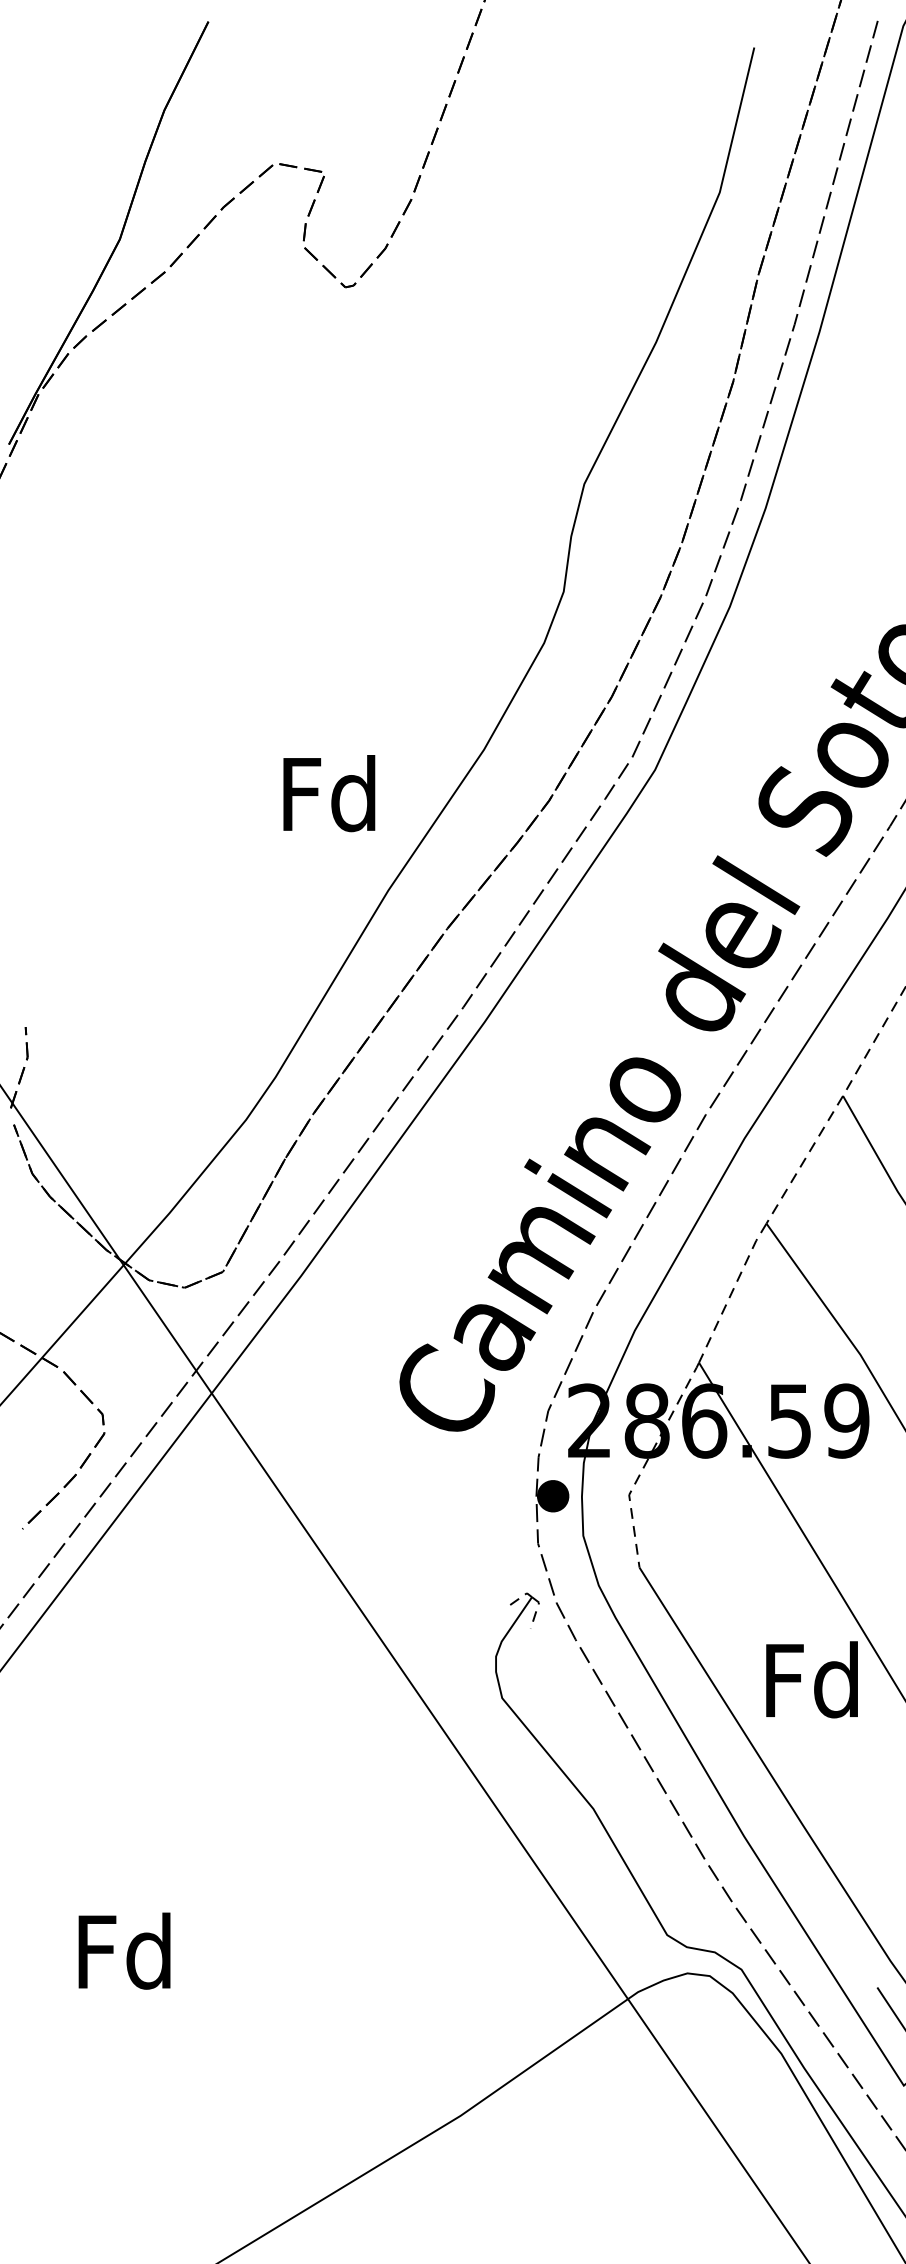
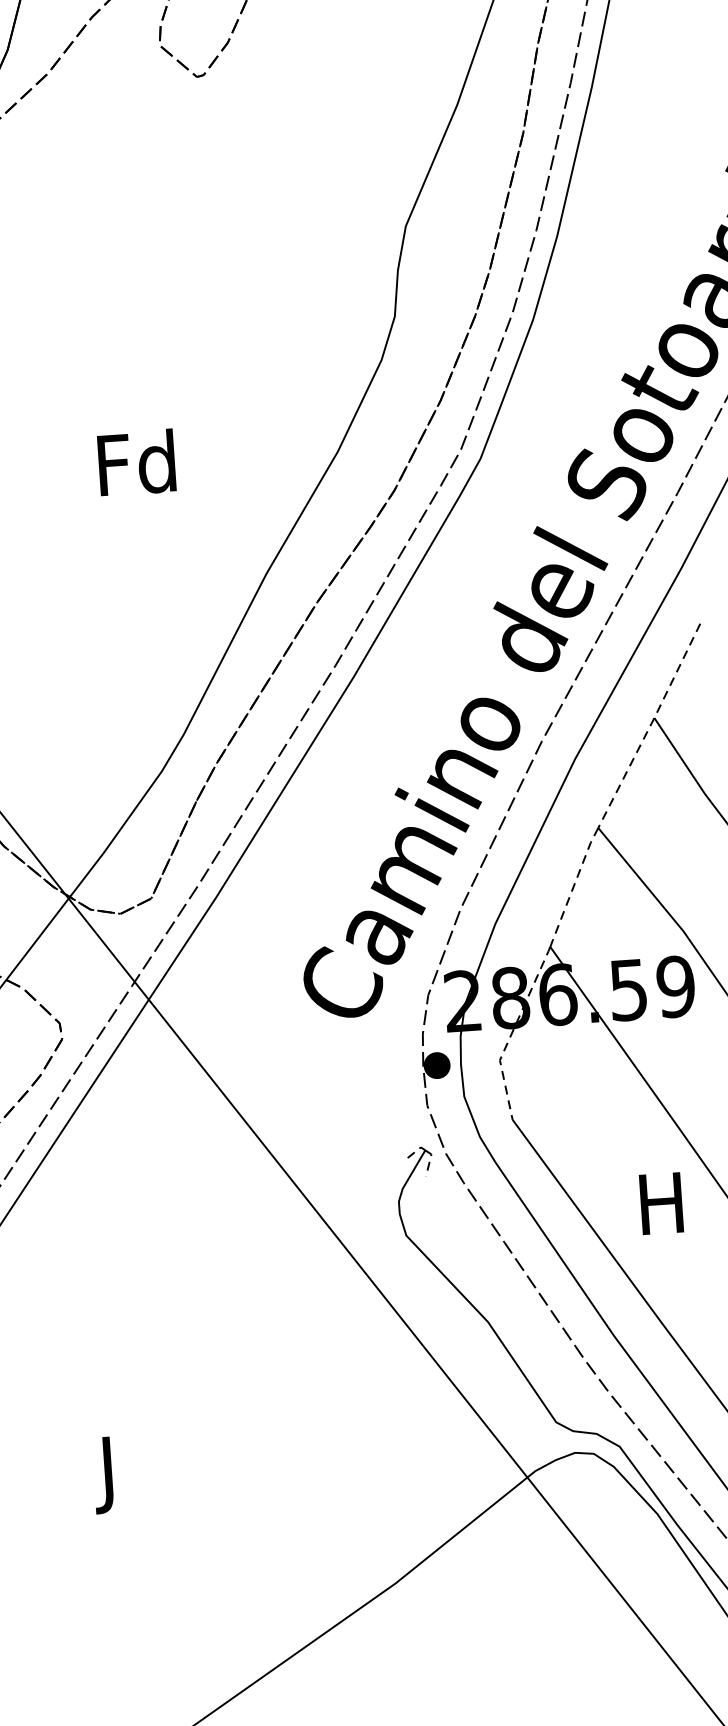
text: (329, 793) -> (136, 462), moved
text: (811, 1679) -> (661, 1202), Fd -> H
text: (124, 1960) -> (108, 1473), Fd -> J

